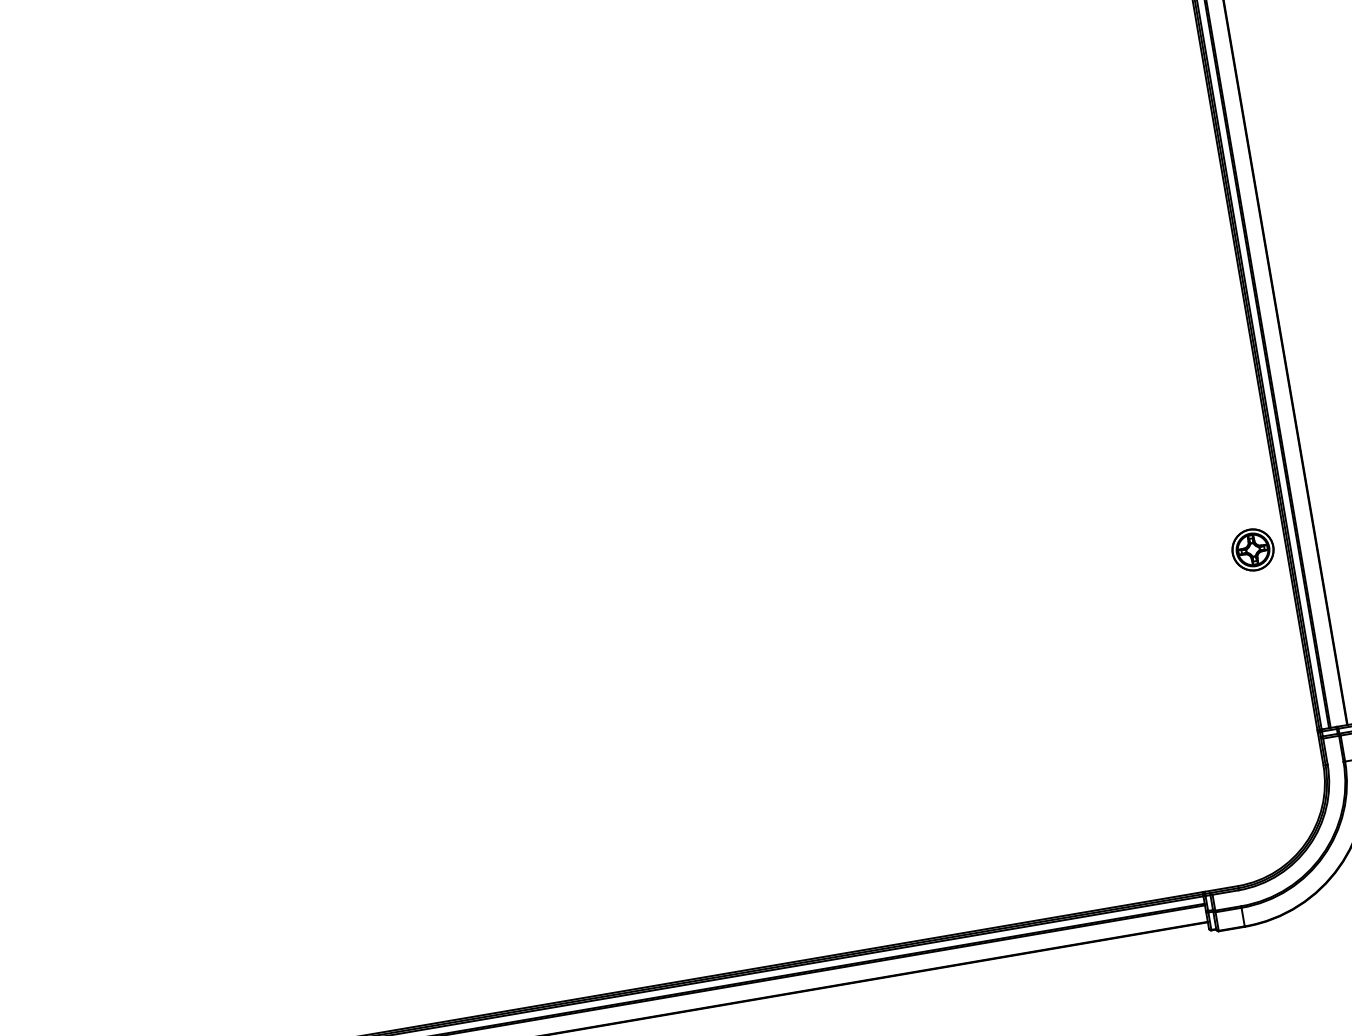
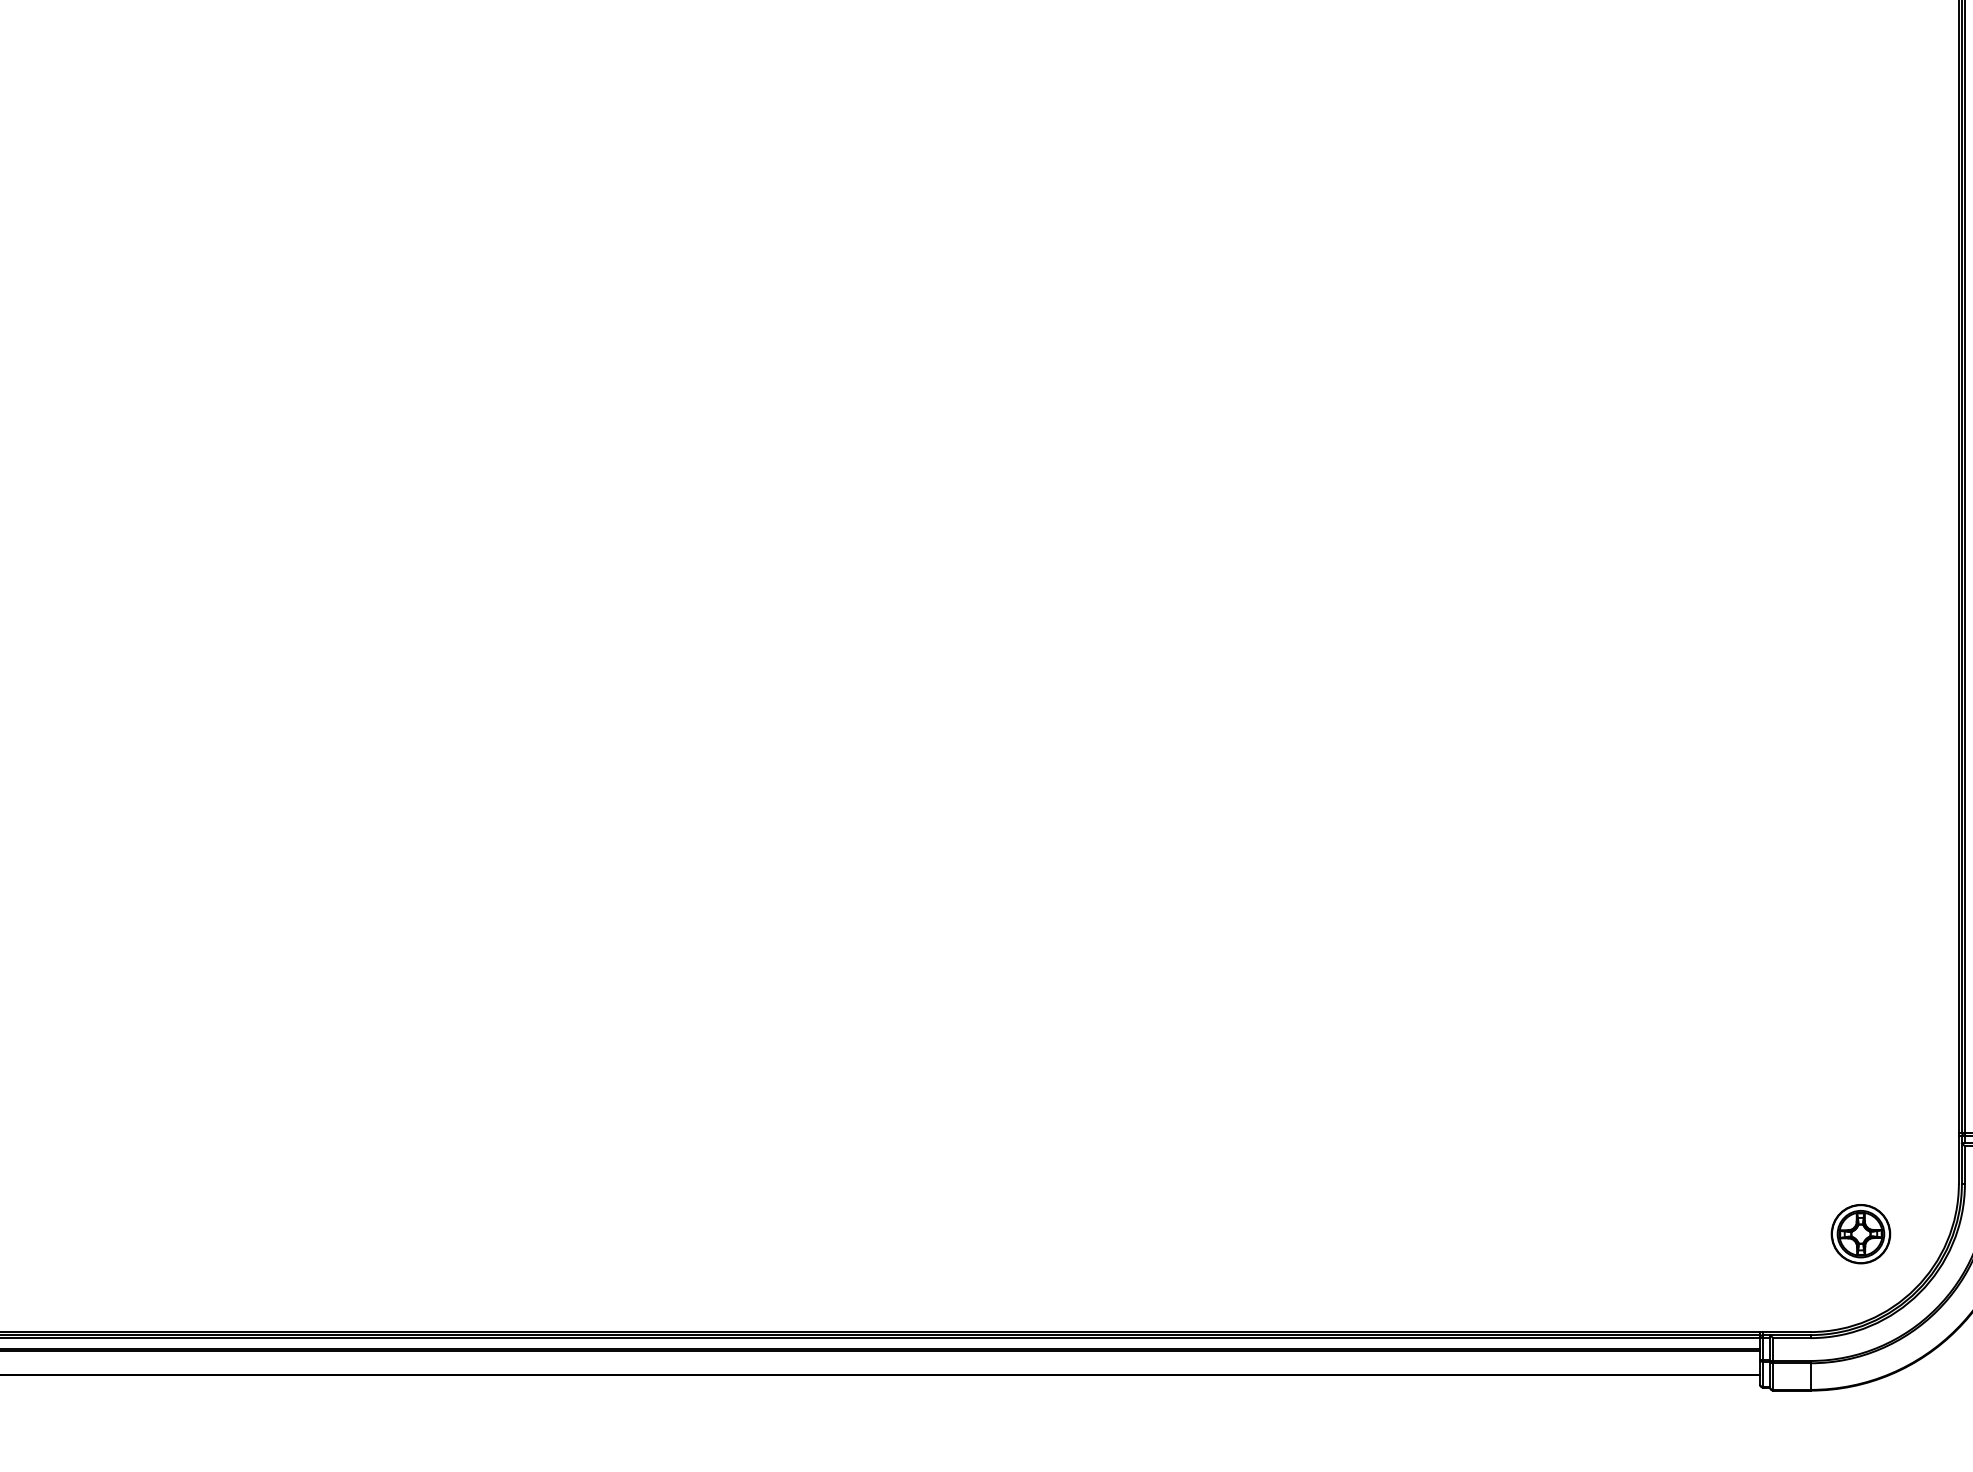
part: (1252, 550) -> (1860, 1234), moved

